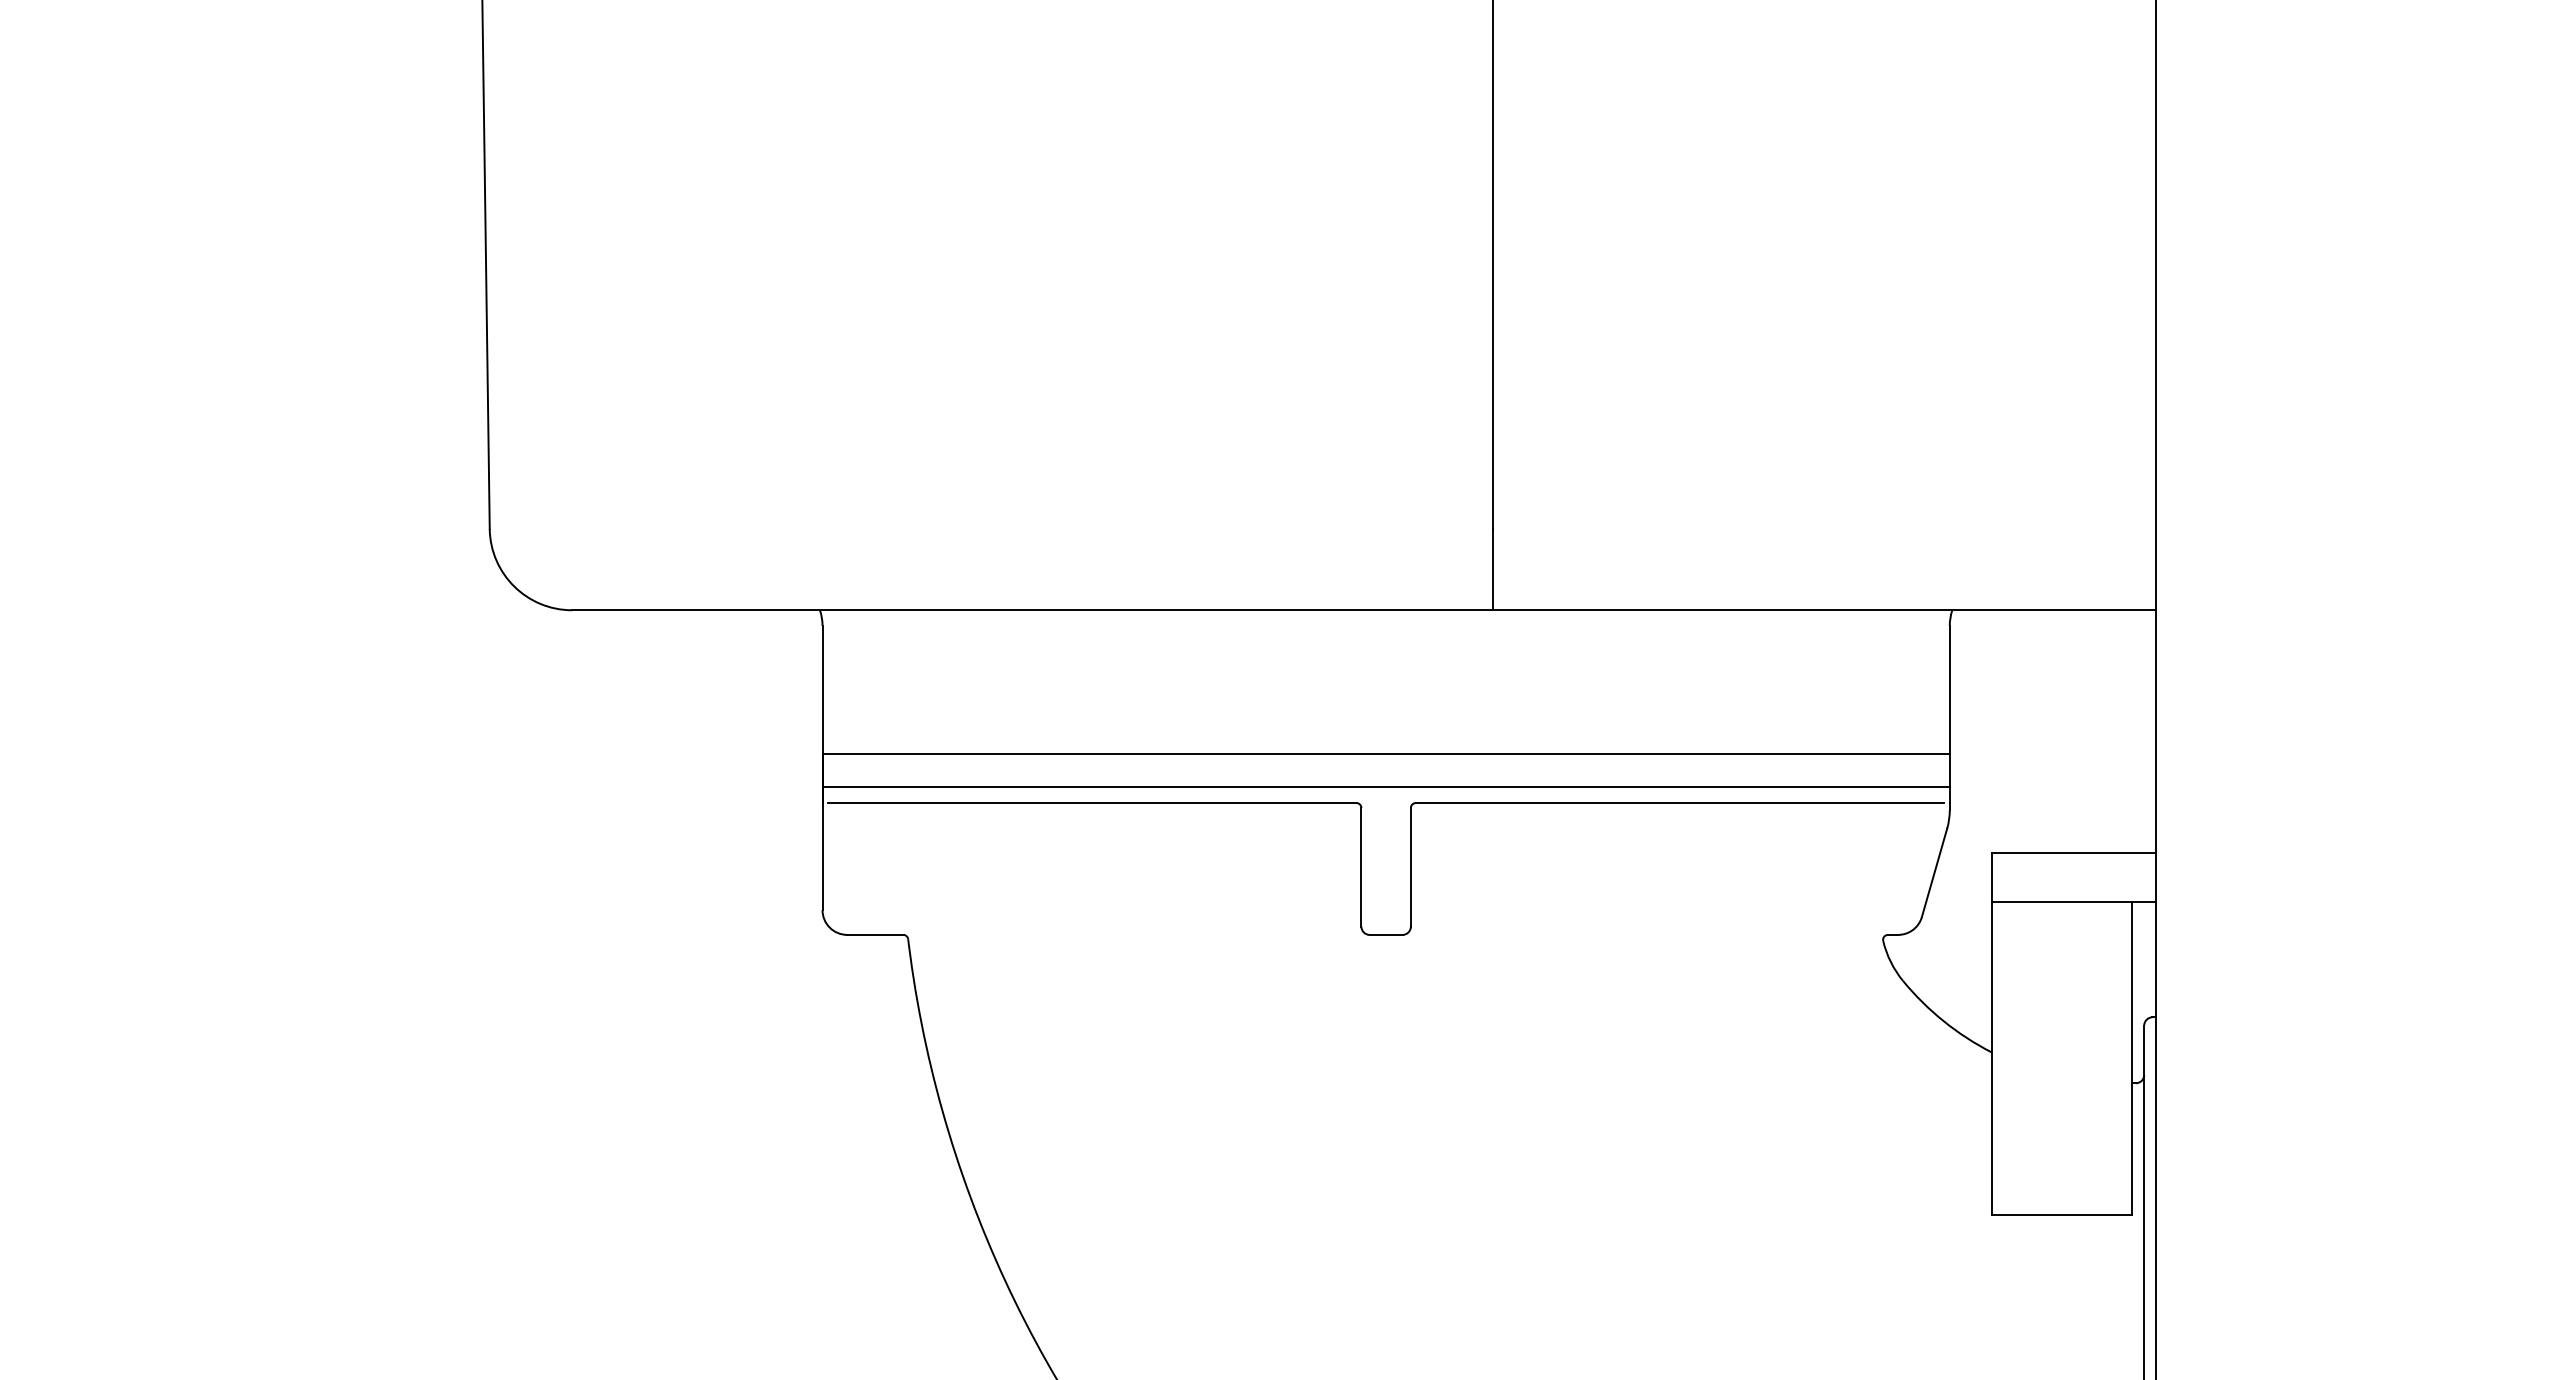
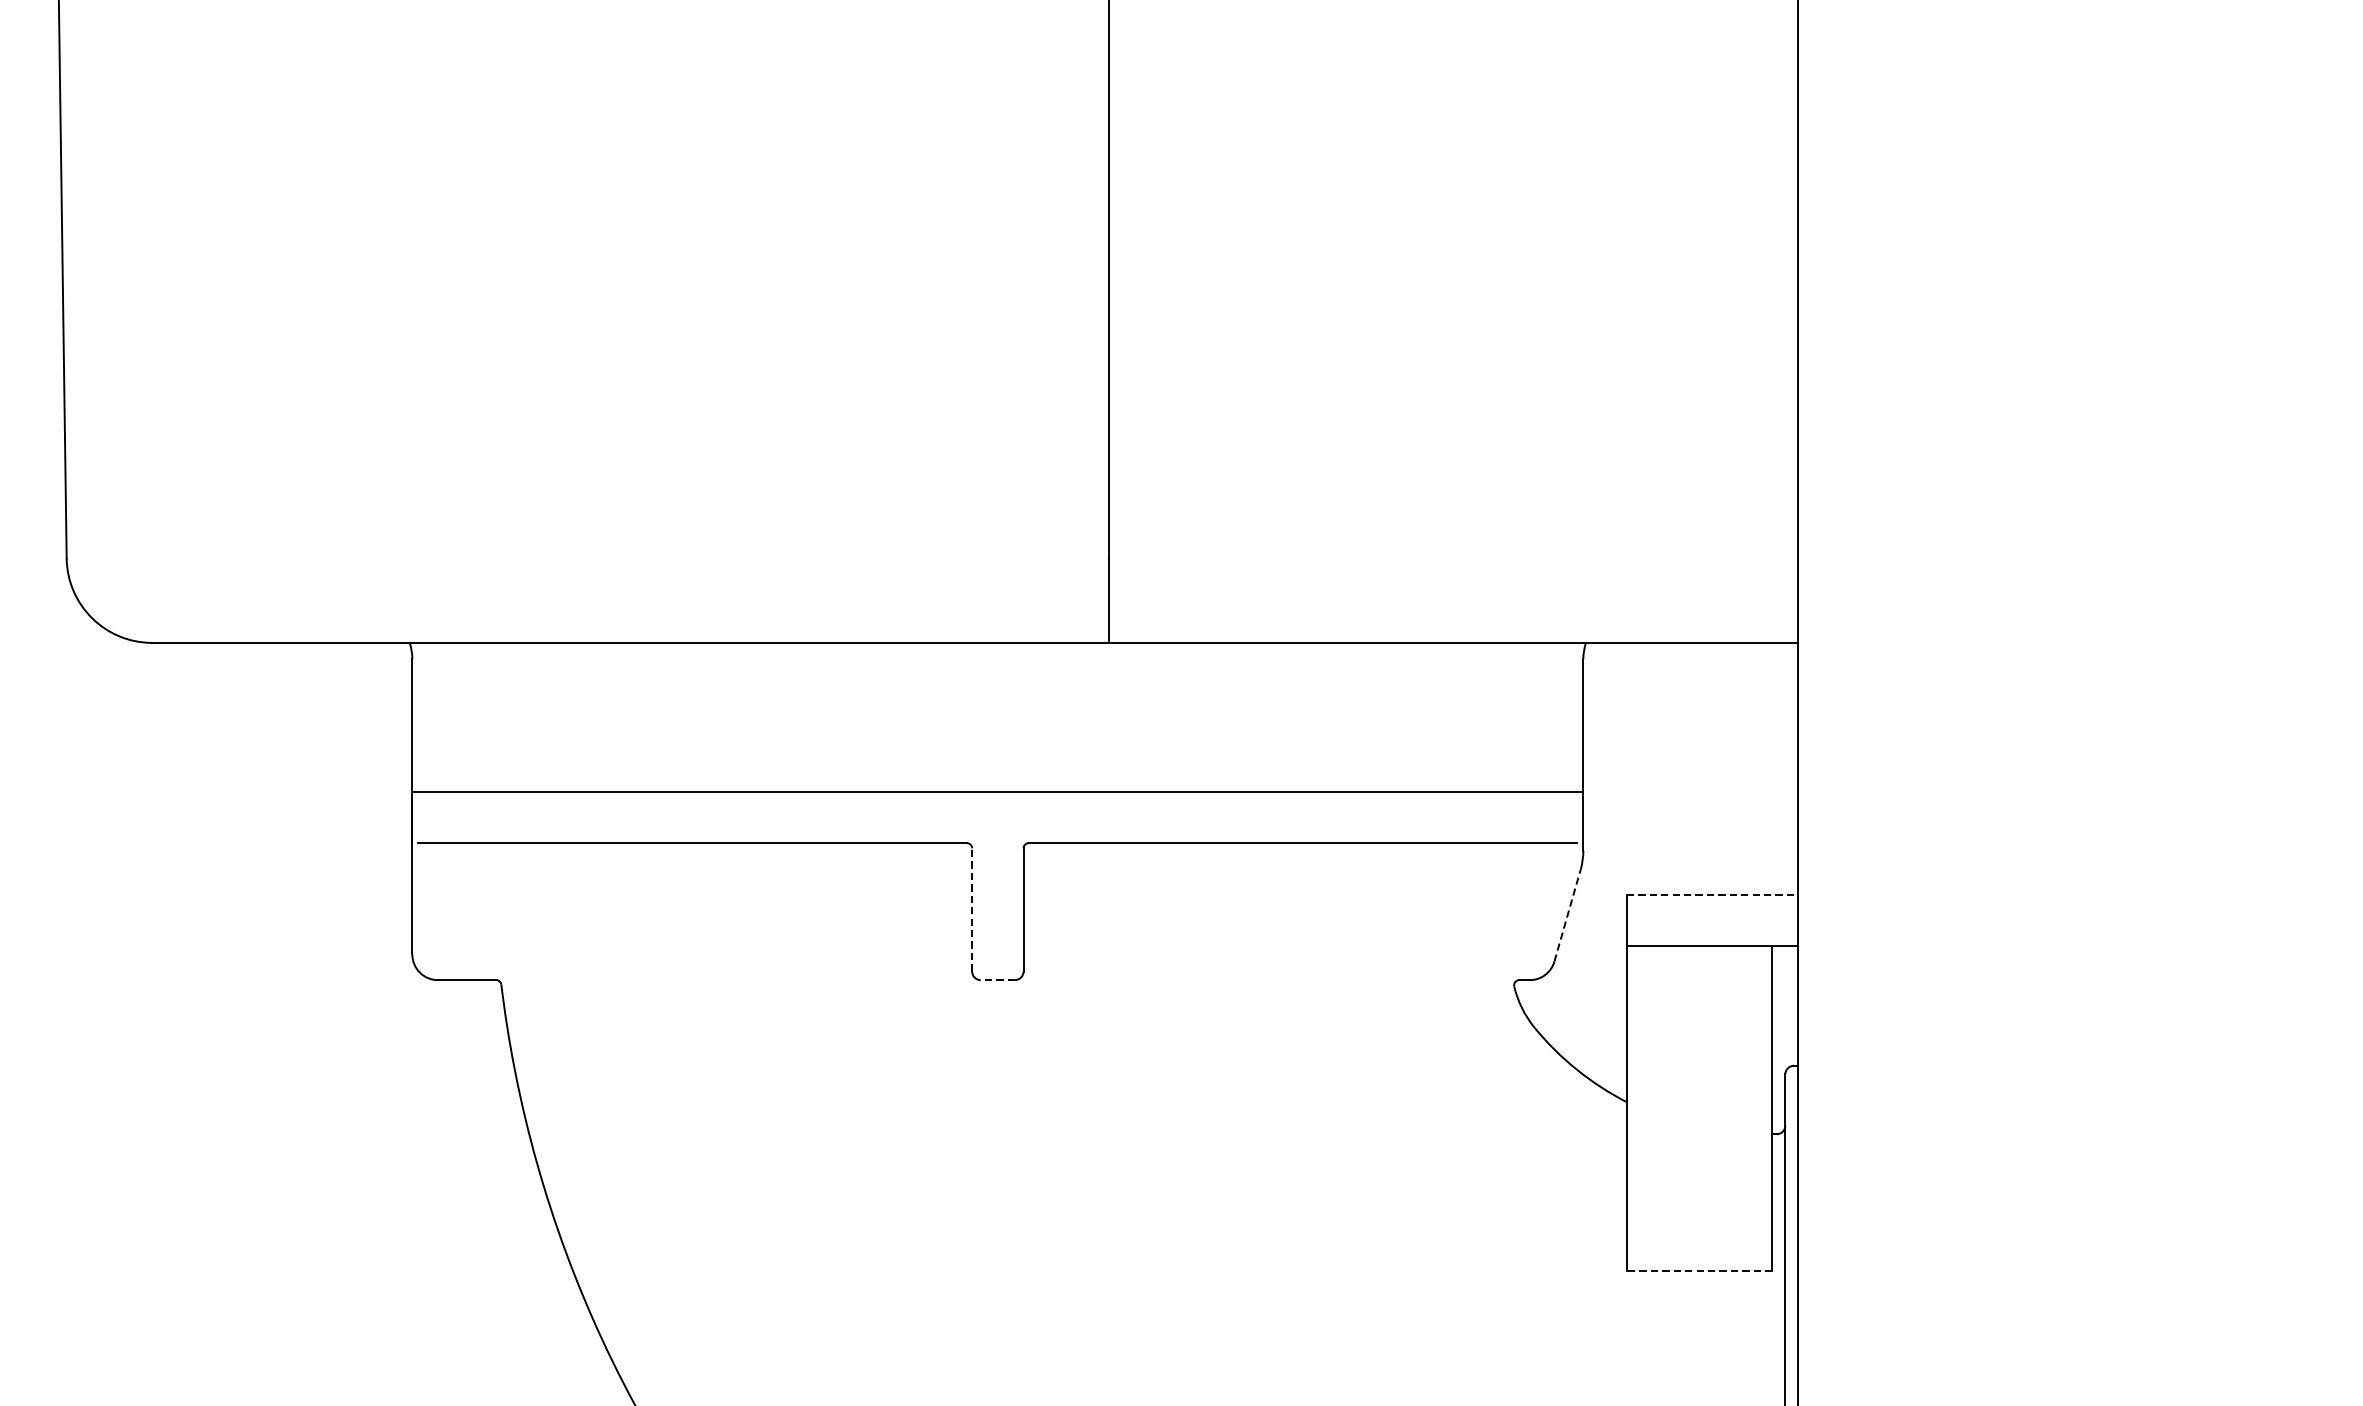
line: (1385, 786) -> (997, 825), removed
line: (2074, 852) -> (1712, 894), solid -> dashed
line: (1361, 866) -> (972, 909), solid -> dashed
line: (1934, 872) -> (1567, 915), solid -> dashed
line: (1385, 934) -> (997, 979), solid -> dashed
line: (2061, 1215) -> (1699, 1271), solid -> dashed

